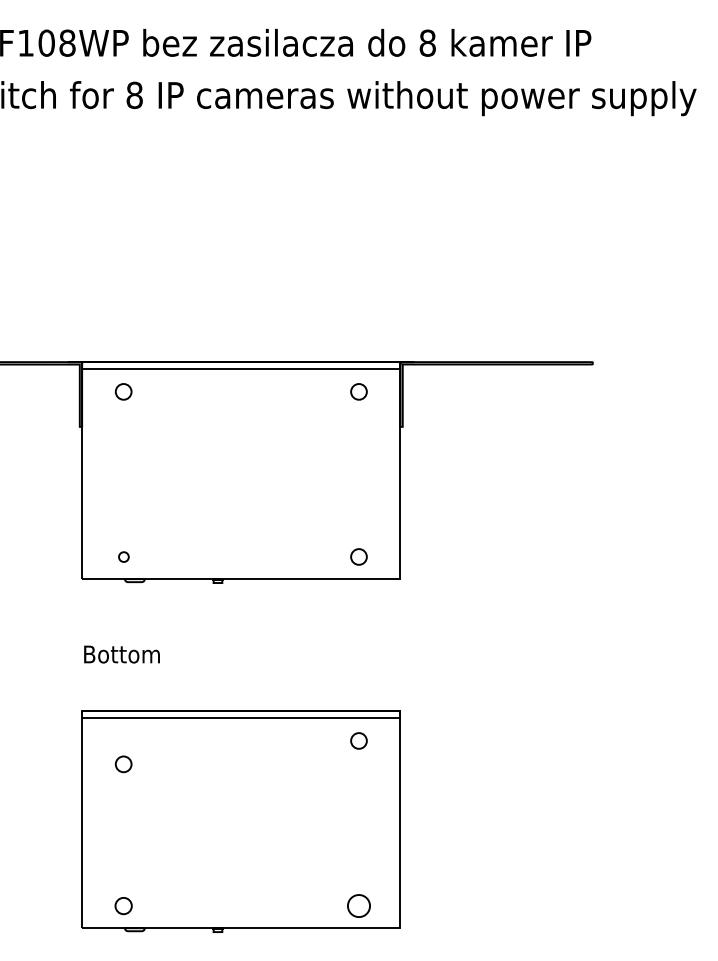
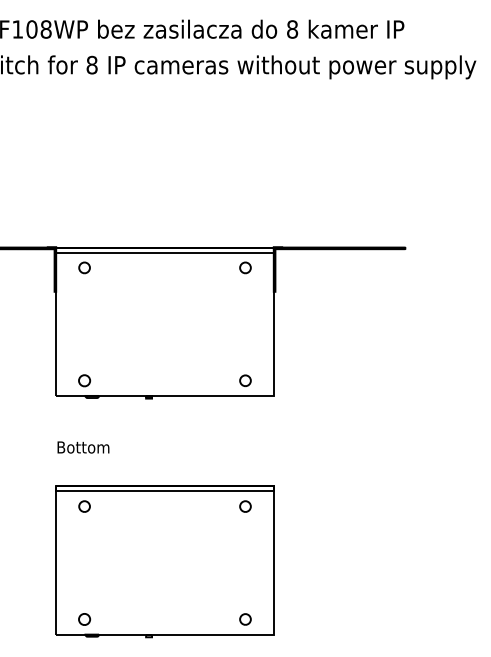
part: (123, 556) -> (84, 380), size x1.67
part: (123, 764) -> (84, 506), moved
part: (359, 906) -> (245, 619), size x0.71

